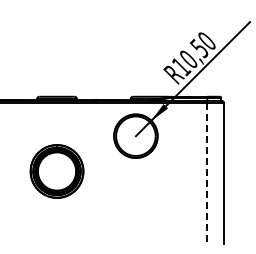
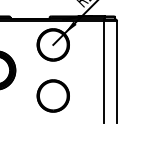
line: (206, 174) -> (104, 72), dashed -> solid
part: (135, 206) -> (53, 95), added

